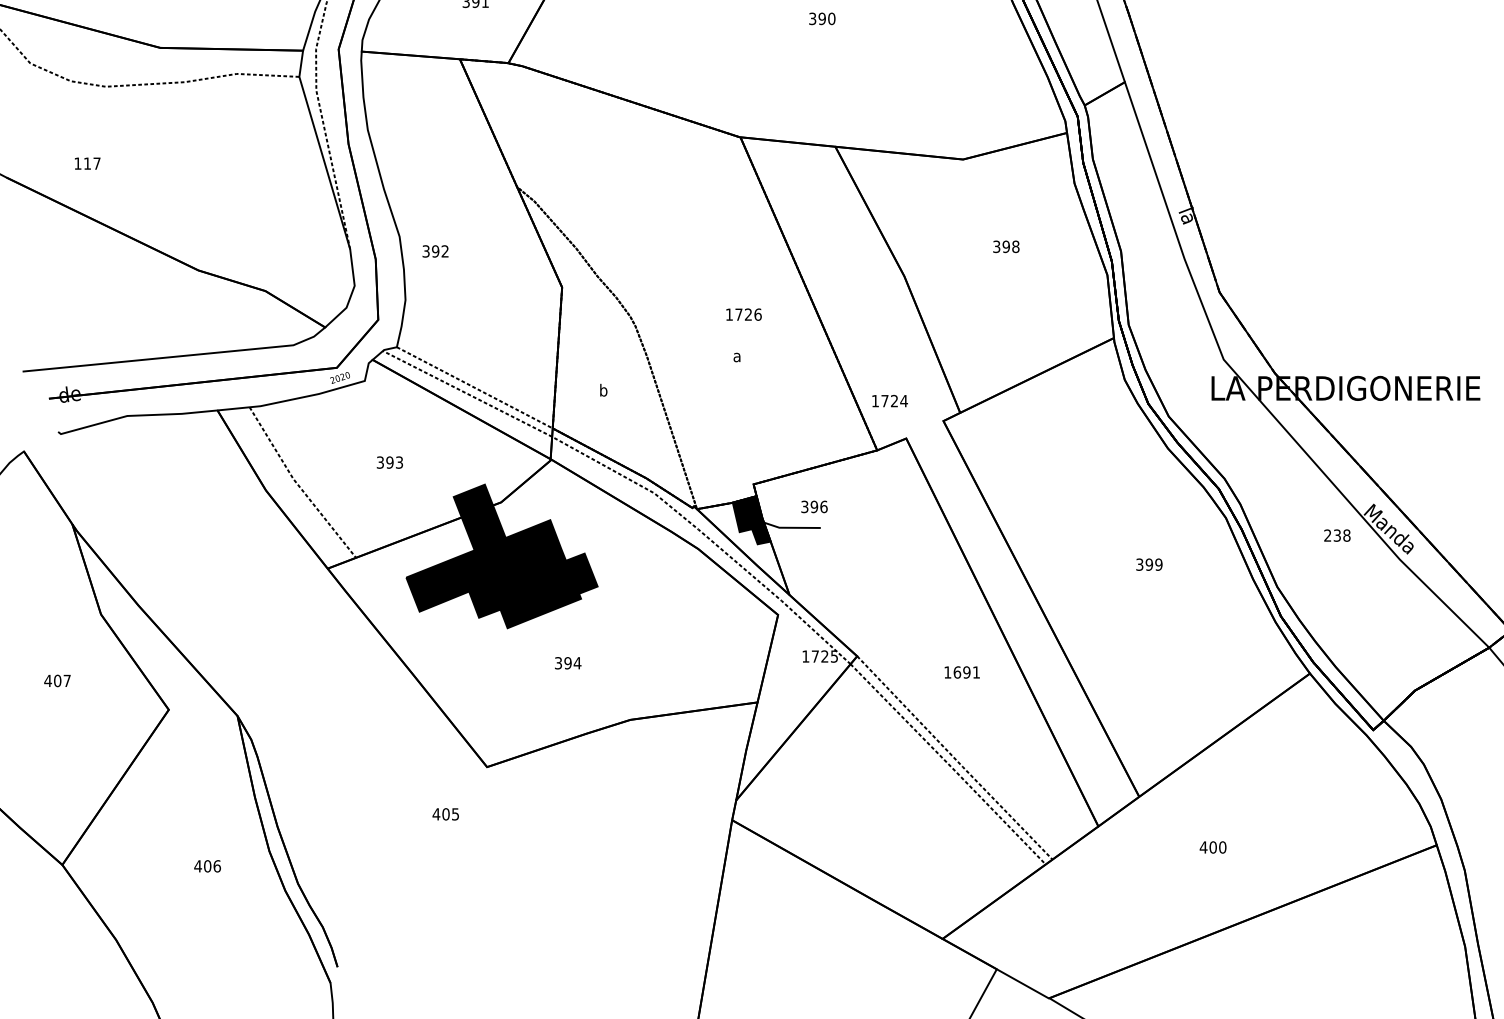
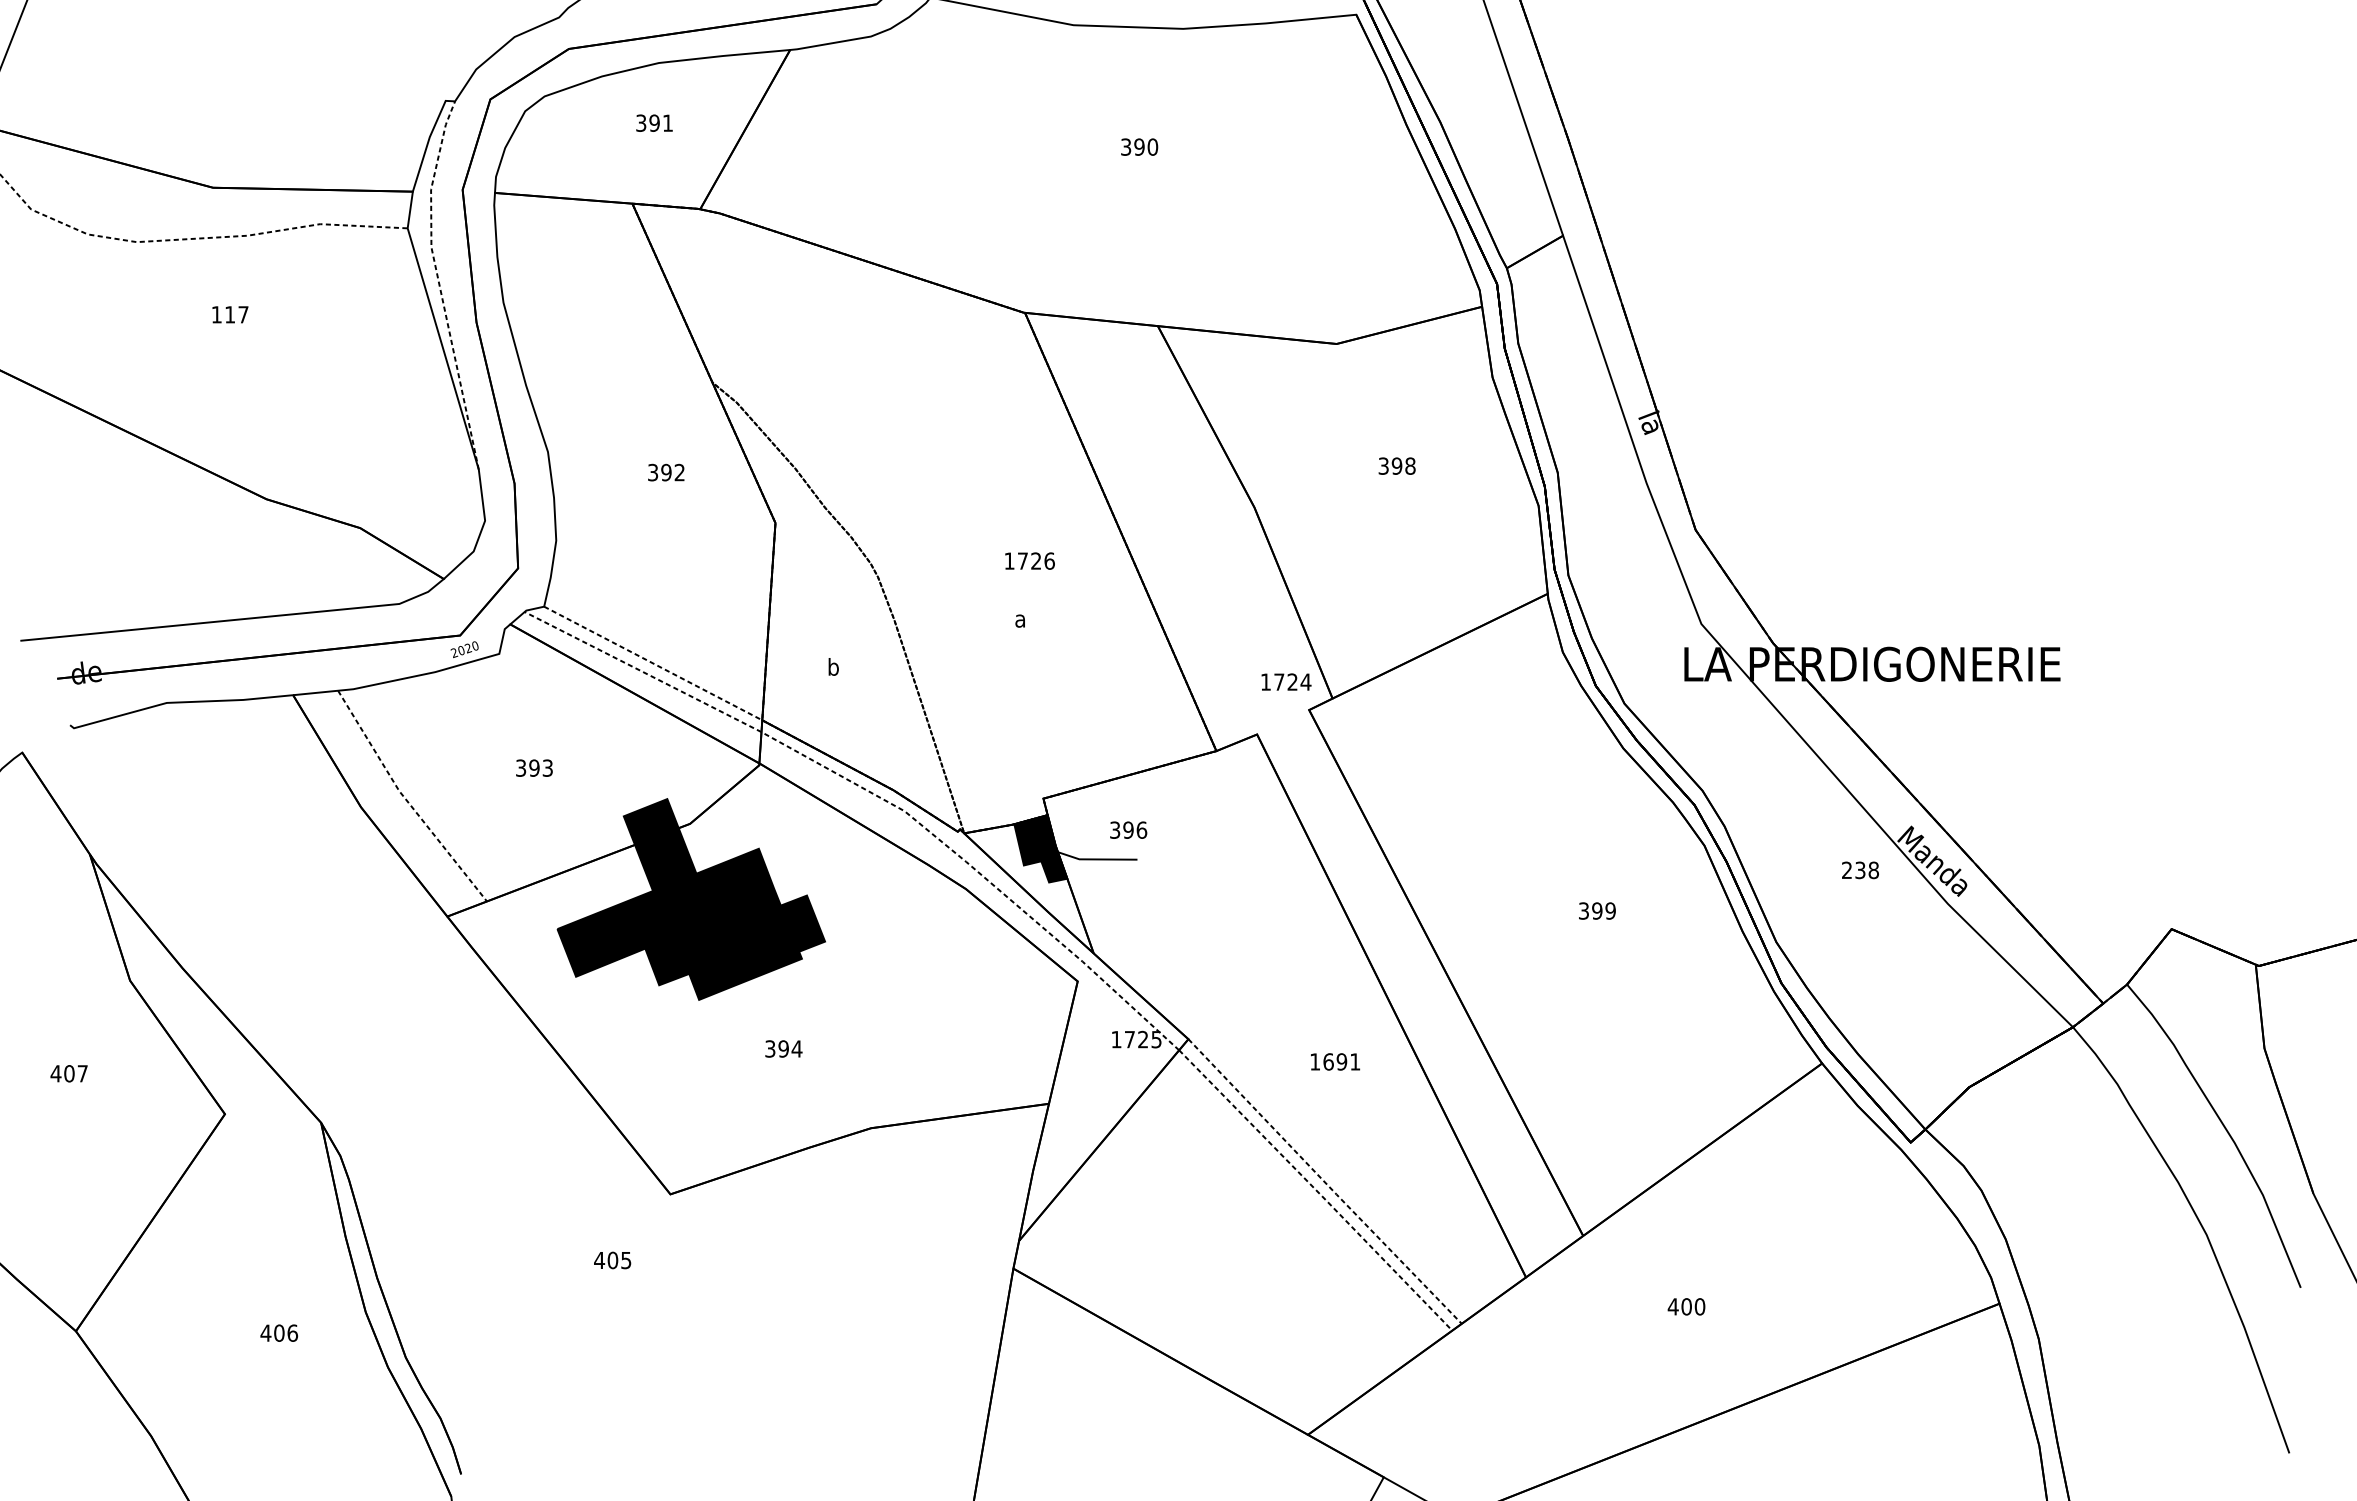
text: (87, 163) -> (230, 314), moved
text: (435, 251) -> (666, 472), moved
text: (890, 400) -> (1286, 681), moved

